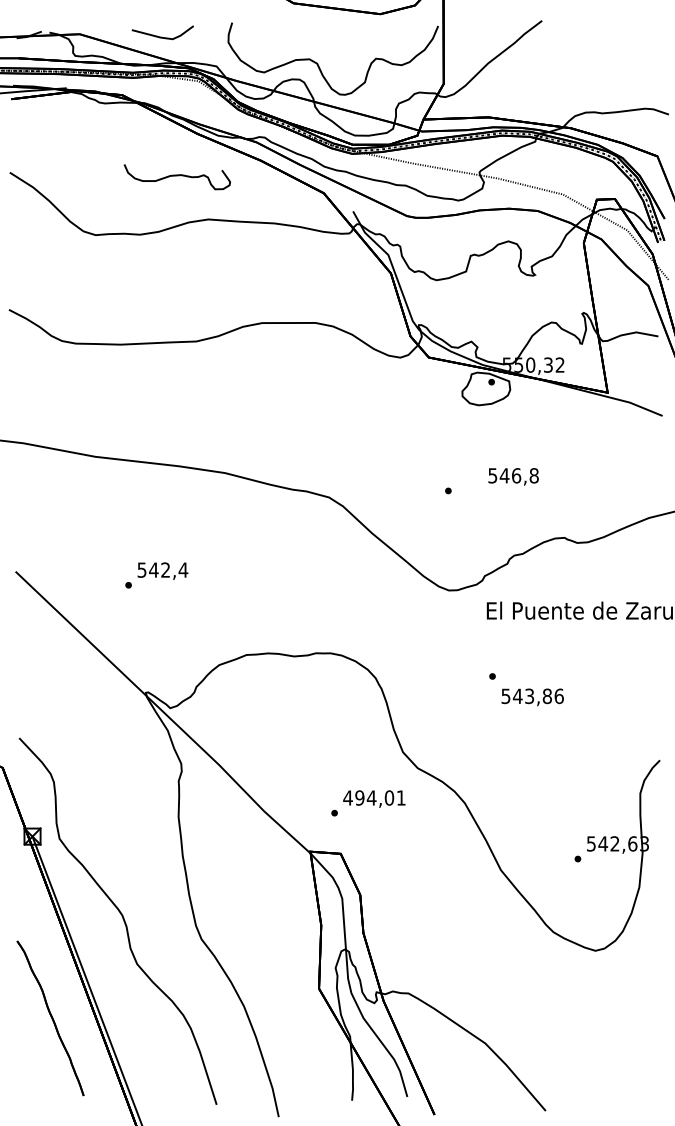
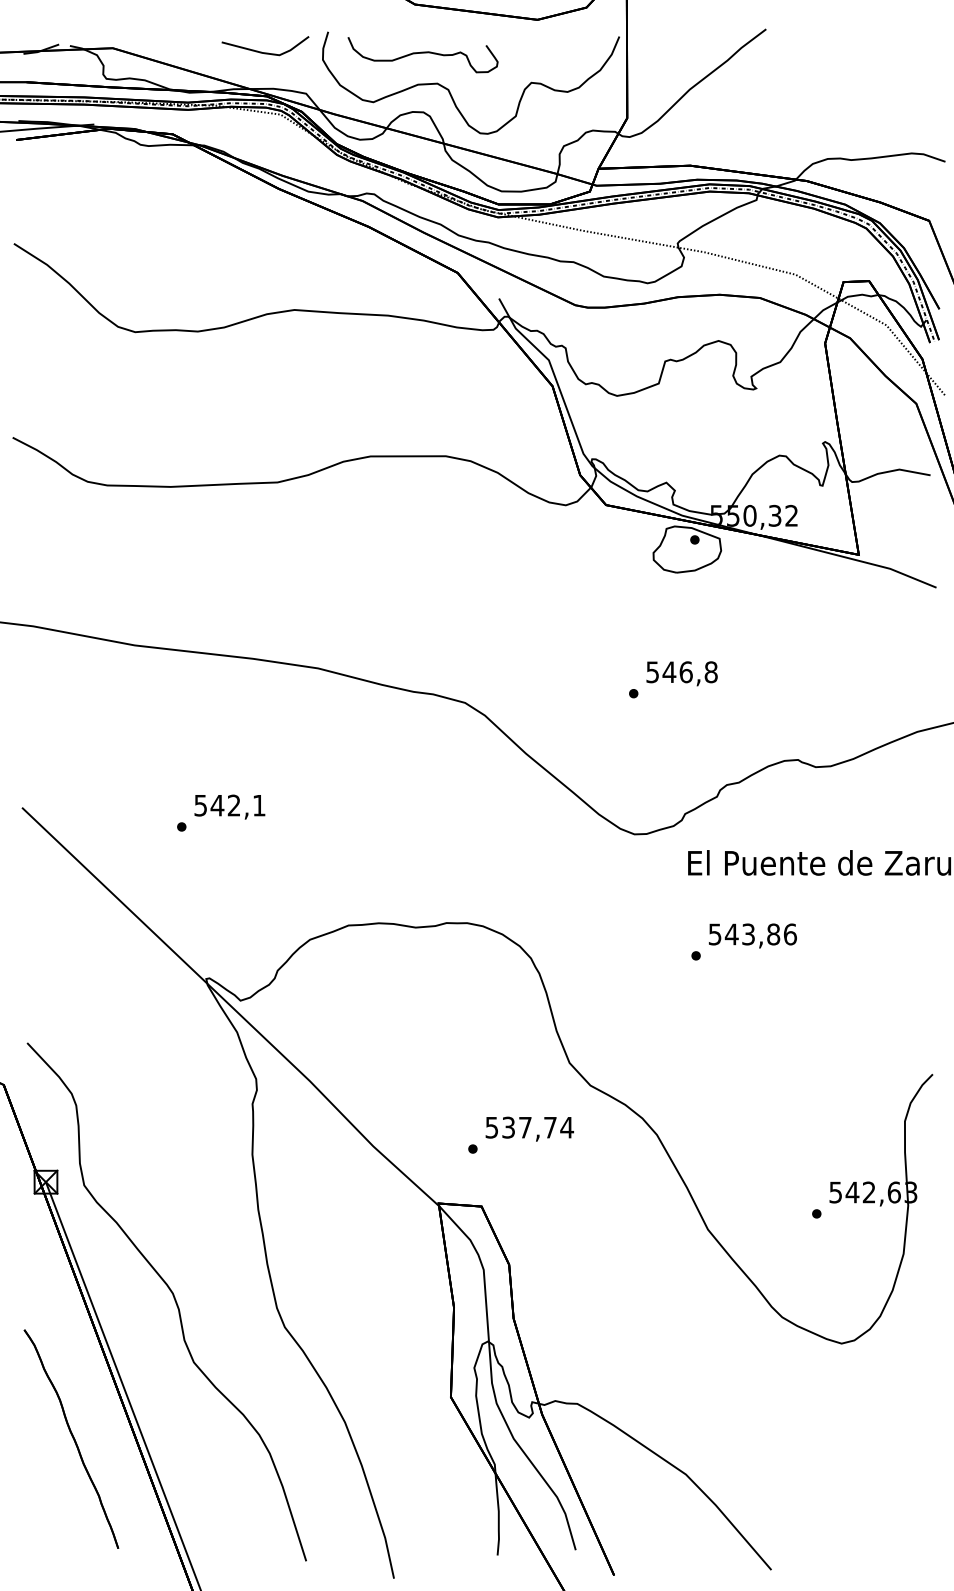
line: (162, 36) -> (265, 51), moved
curve: (176, 176) -> (421, 54), moved
text: (513, 476) -> (681, 673), moved
text: (183, 569) -> (259, 804), 542,4 -> 542,1
text: (532, 697) -> (752, 936), moved
text: (374, 797) -> (529, 1126), 494,01 -> 537,74

